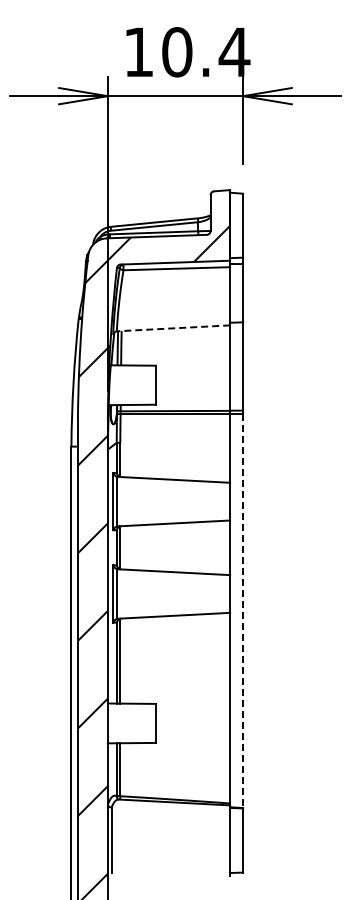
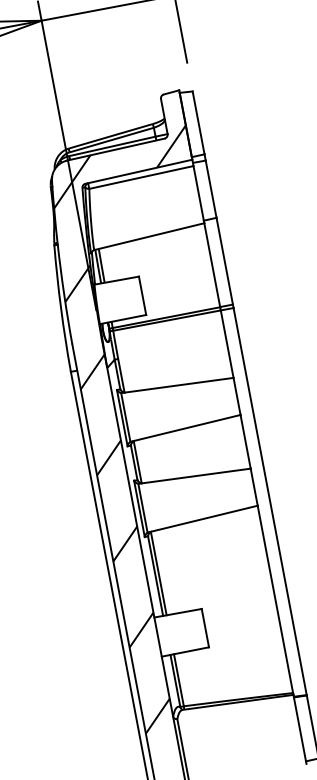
line: (173, 328) -> (149, 236), dashed -> solid
line: (243, 611) -> (270, 501), dashed -> solid

